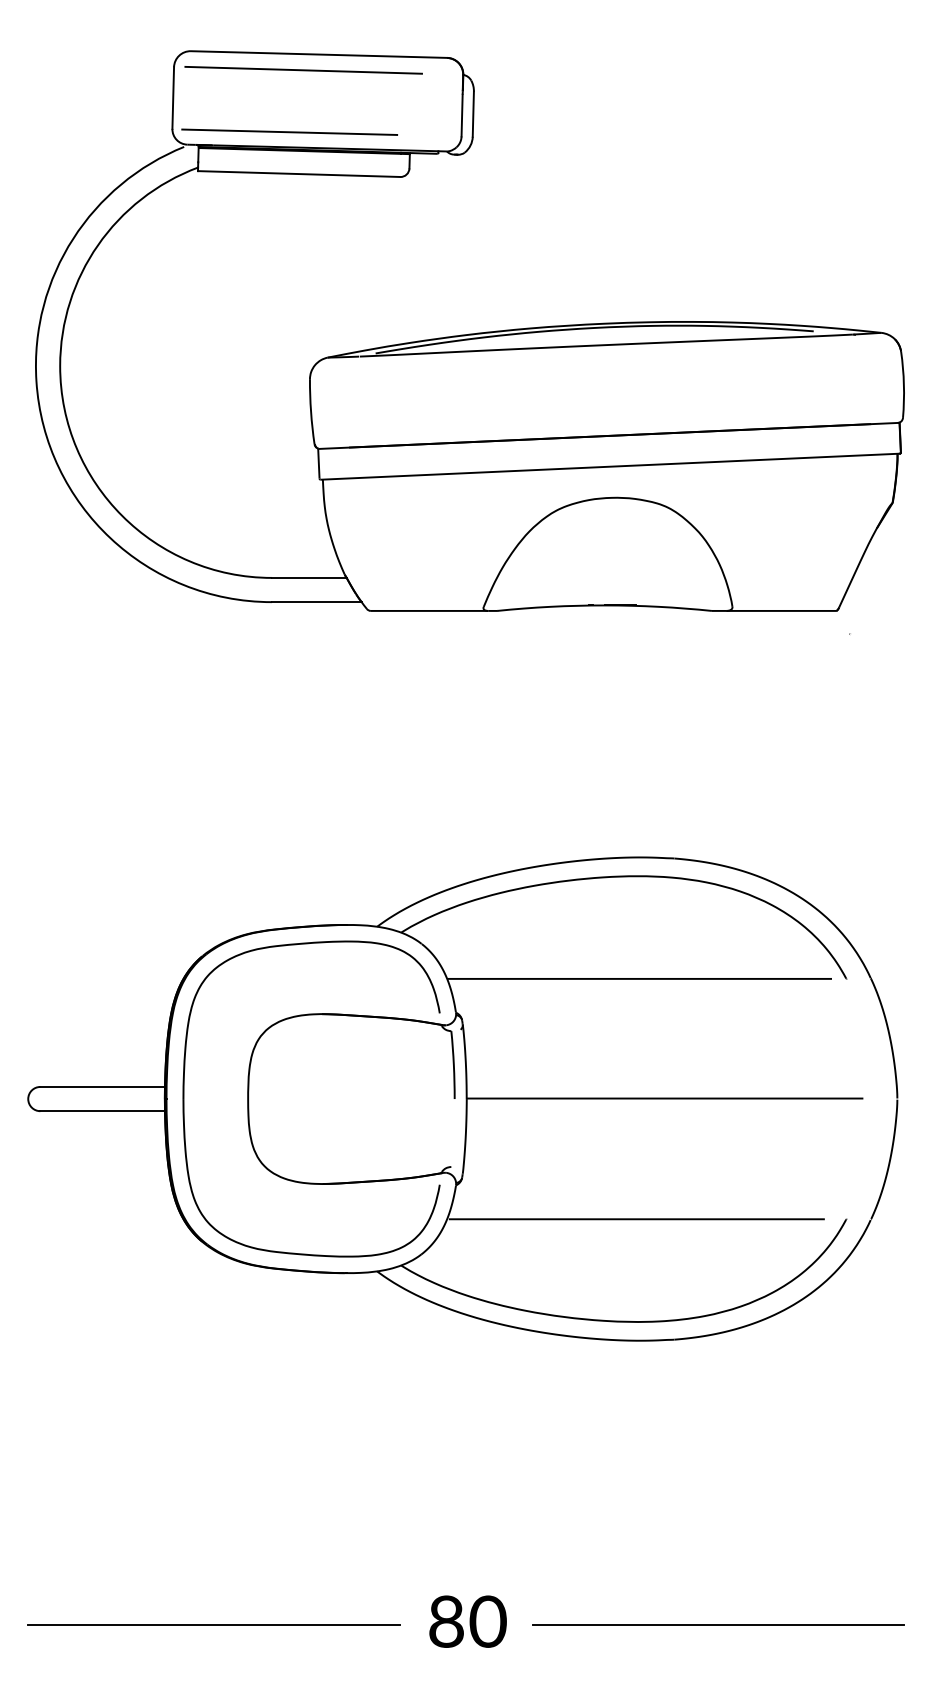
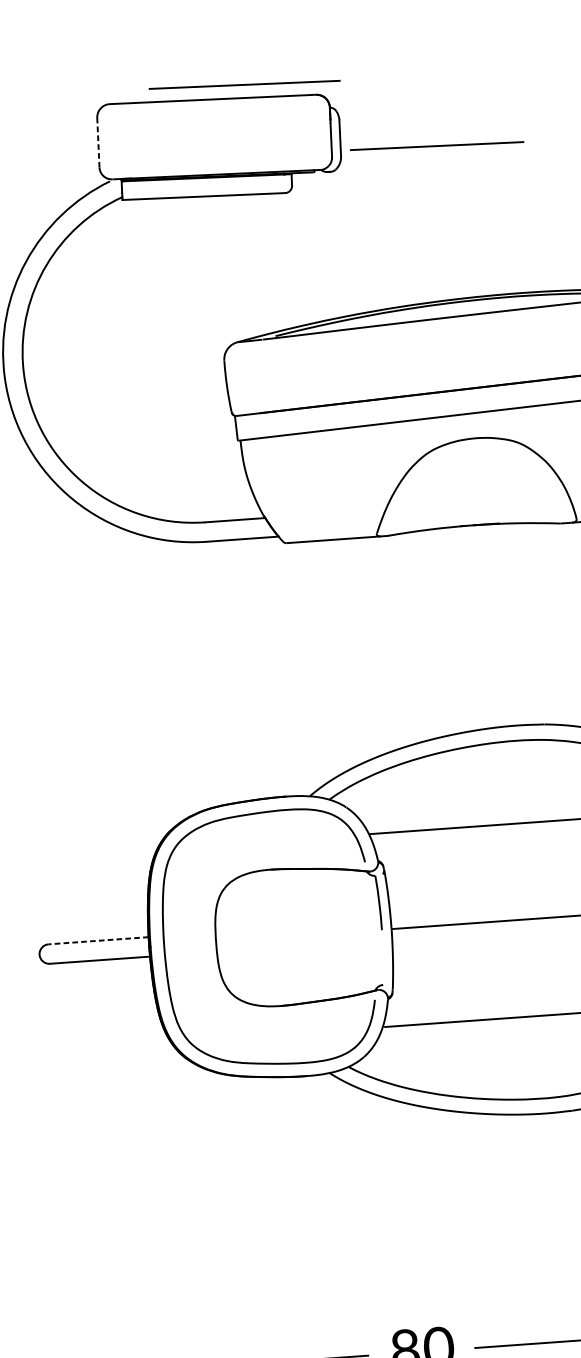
line: (303, 70) -> (244, 85), moved
line: (173, 98) -> (98, 143), solid -> dashed
line: (289, 131) -> (436, 145), moved
line: (102, 1086) -> (98, 940), solid -> dashed

